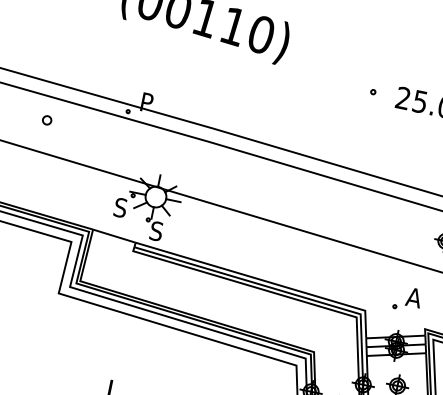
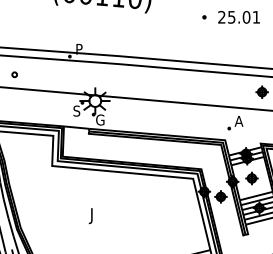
part: (46, 119) -> (14, 74), moved
text: (158, 230) -> (100, 119), S -> G
part: (407, 300) -> (235, 123), moved

